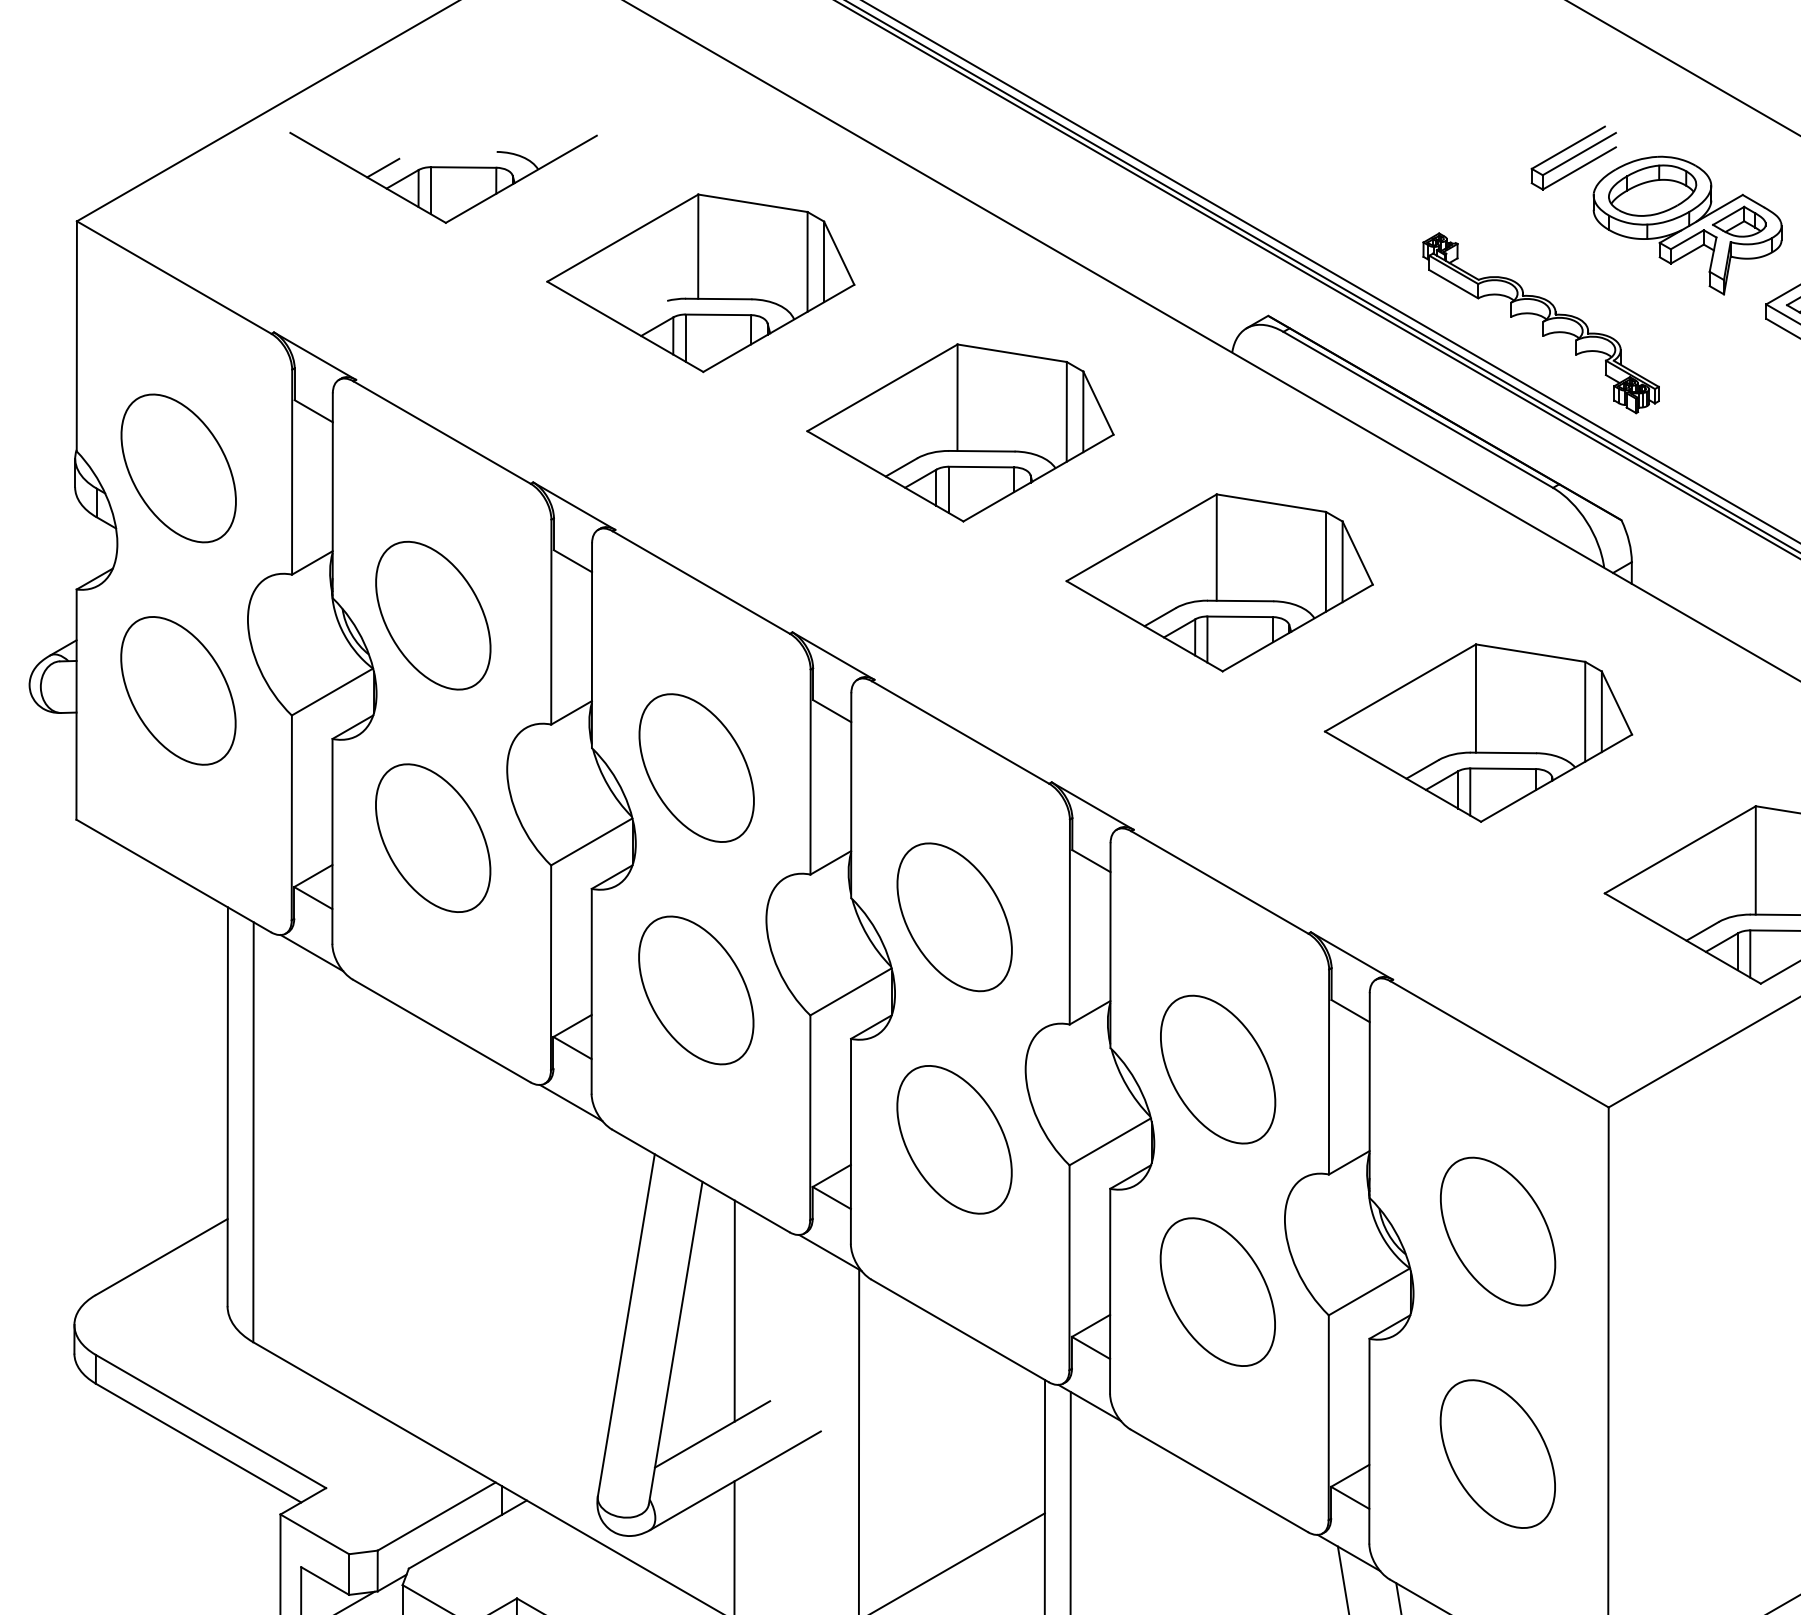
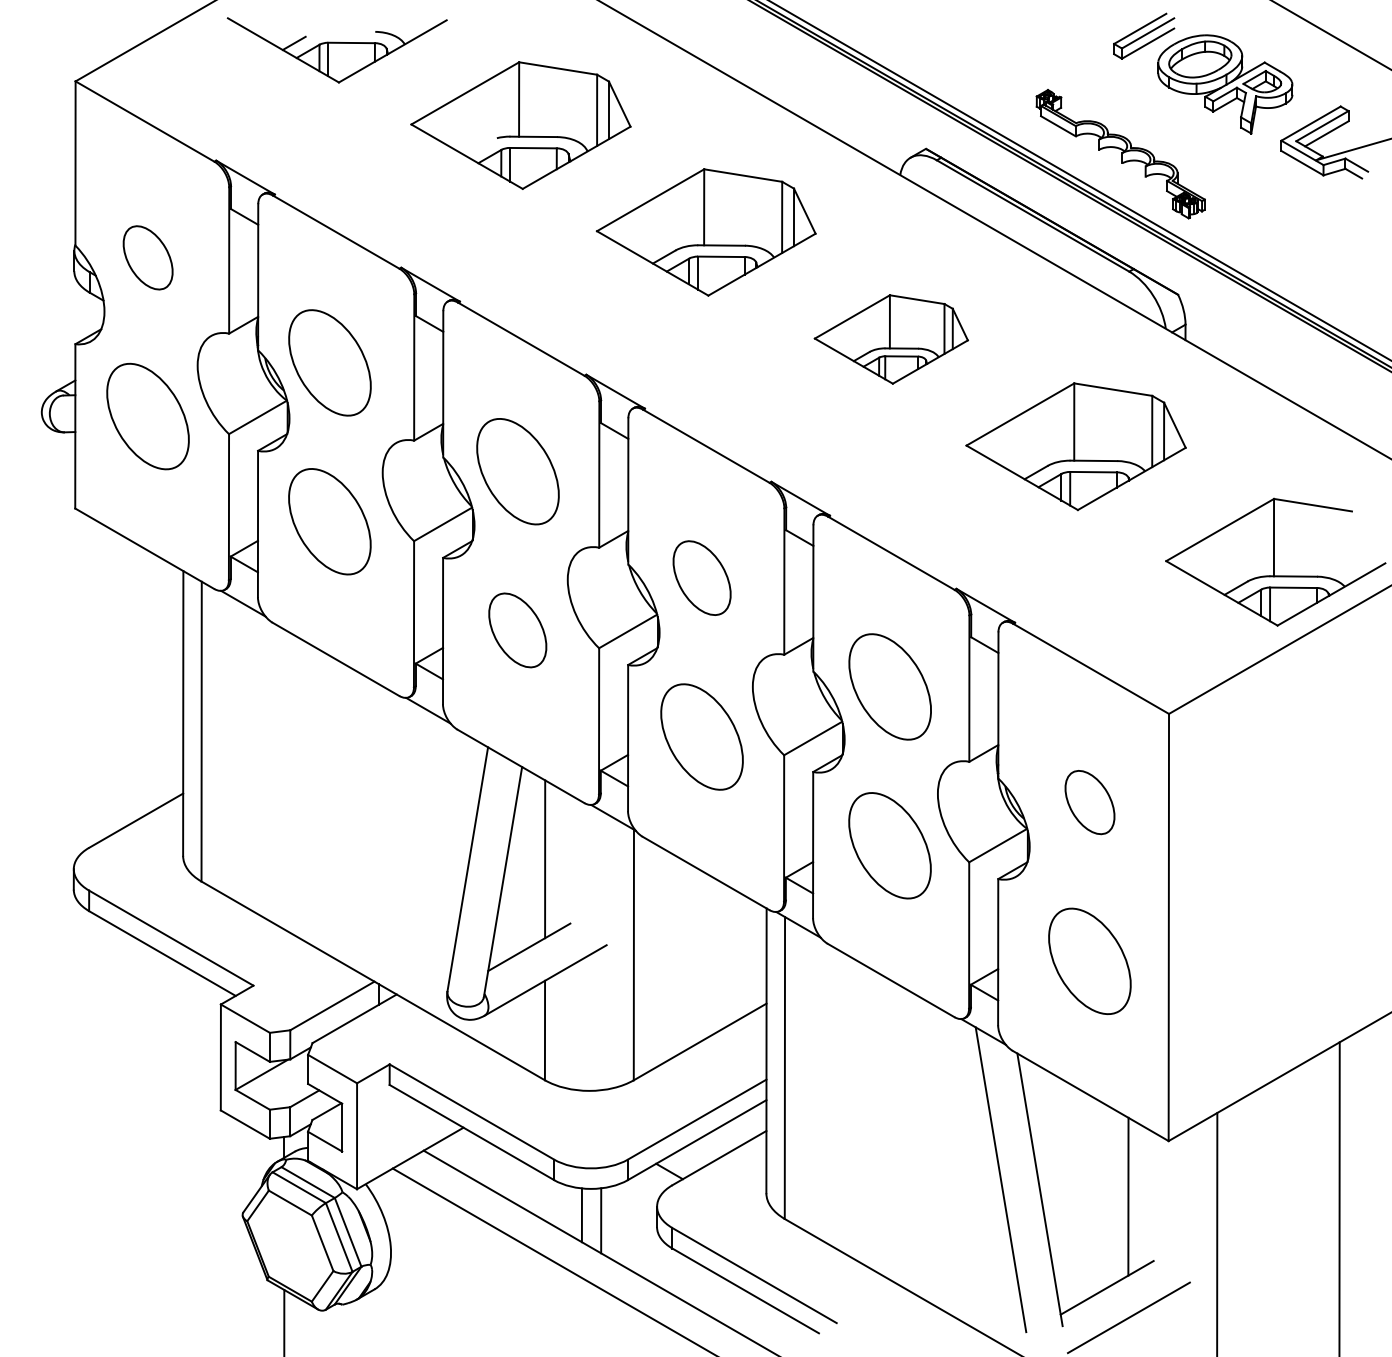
part: (177, 468) -> (147, 257), size x0.6
part: (1219, 582) -> (891, 339), size x0.7
part: (953, 916) -> (701, 577), size x0.7
part: (695, 990) -> (517, 630), size x0.7
part: (1497, 1231) -> (1089, 802), size x0.6

